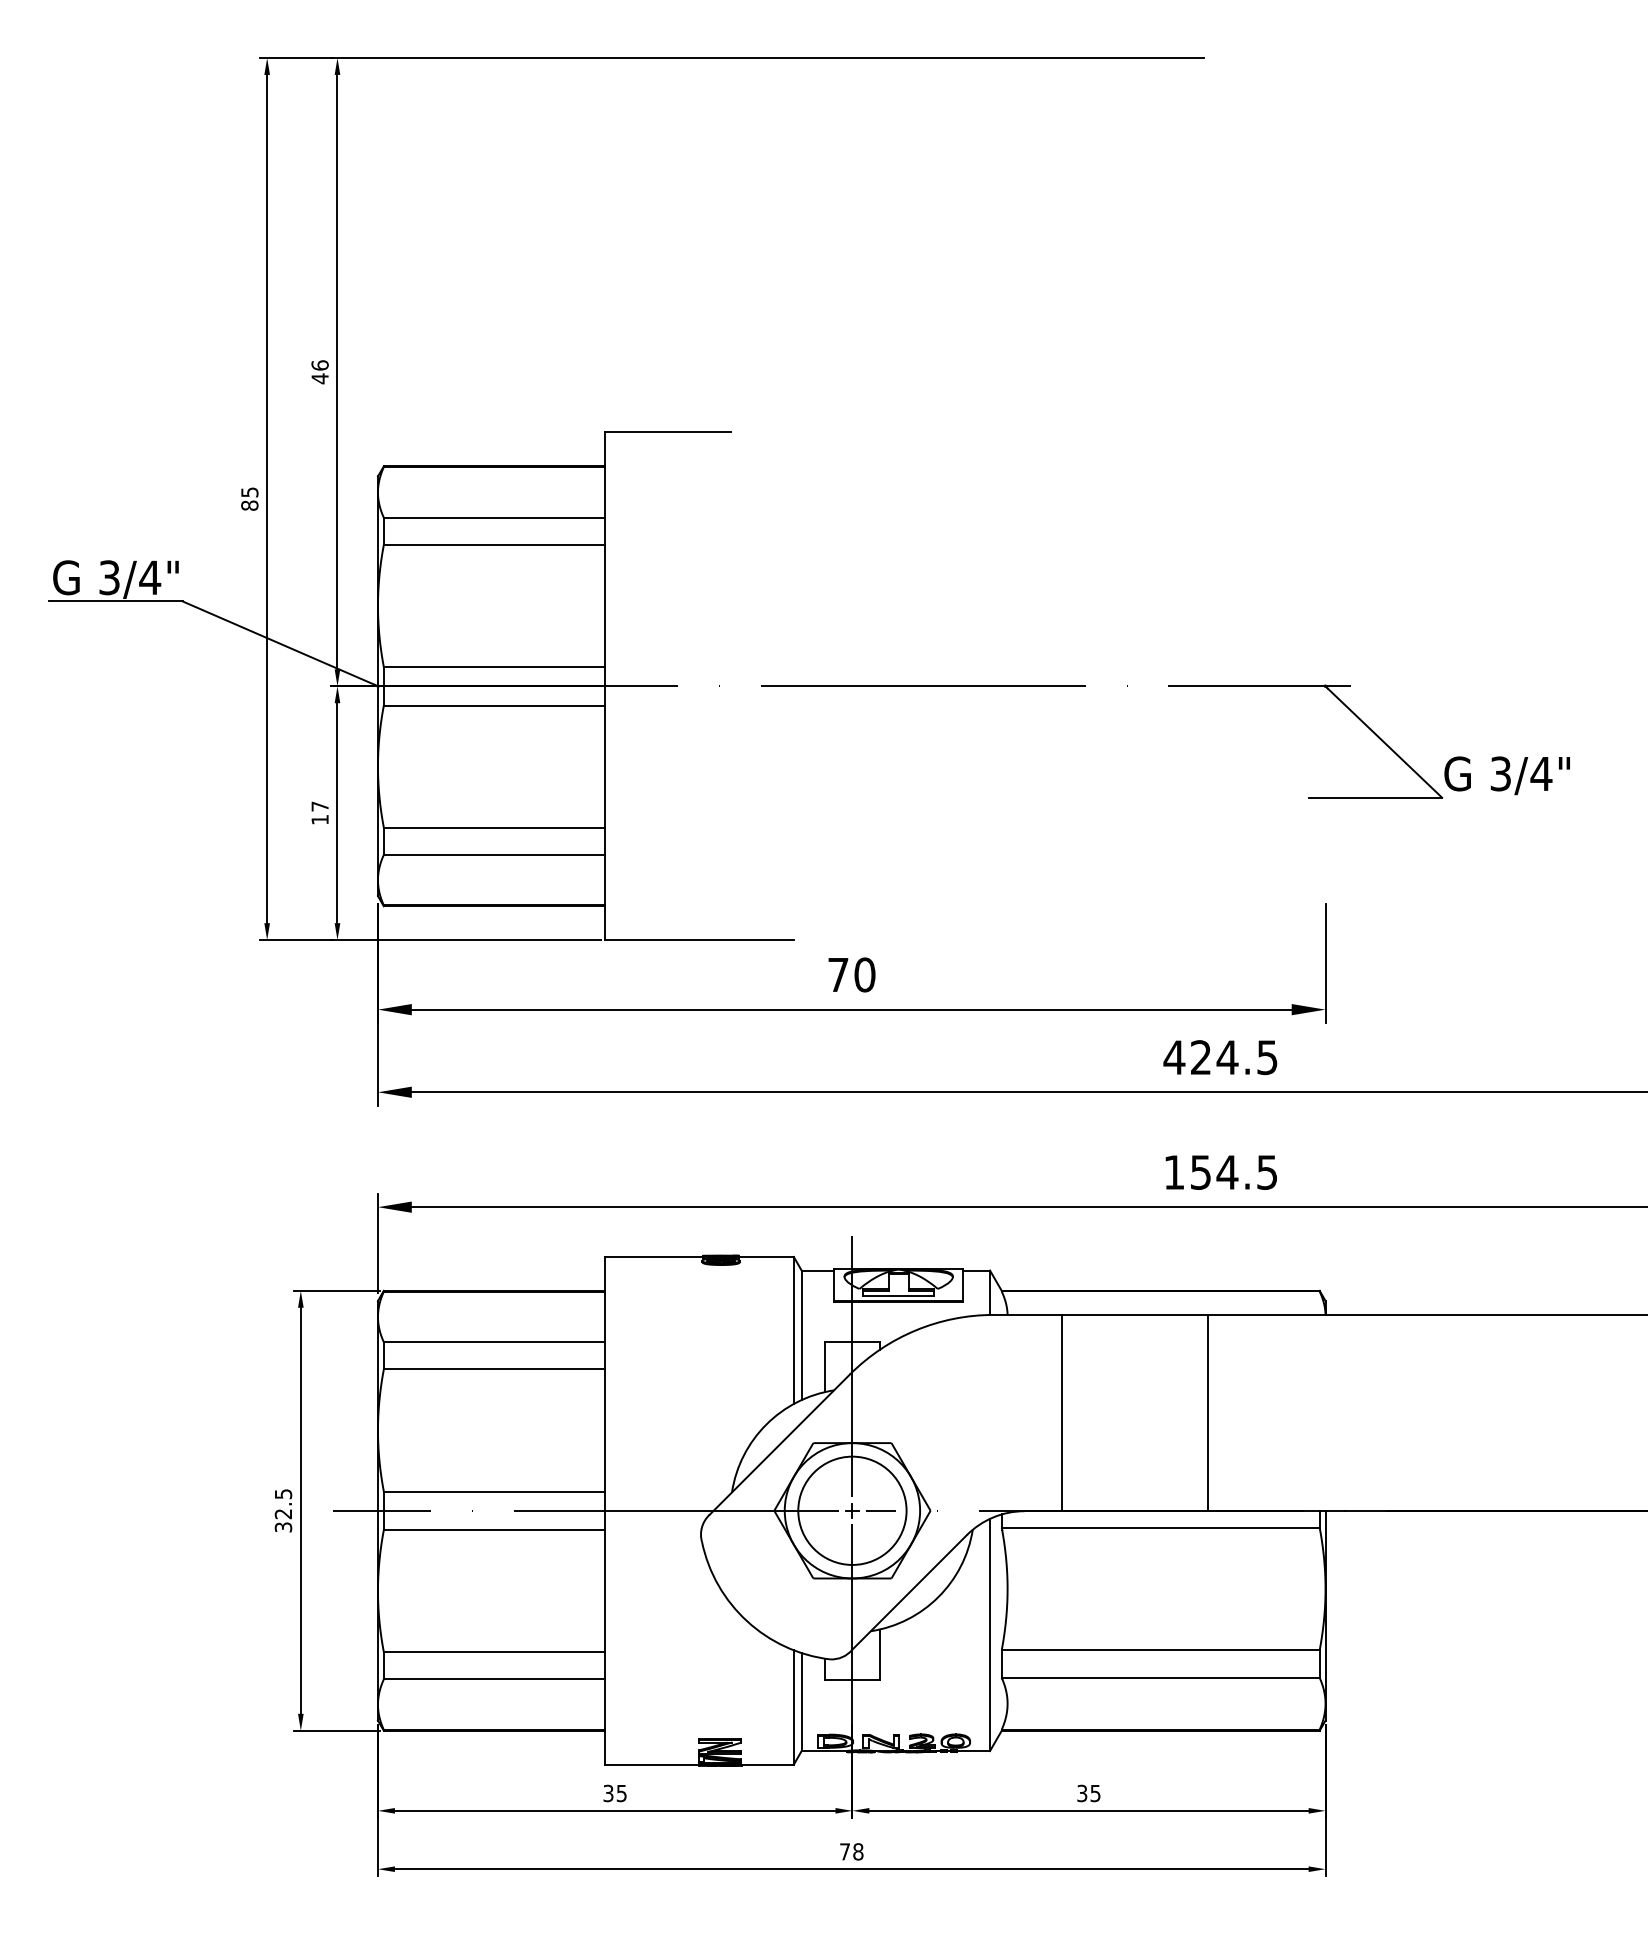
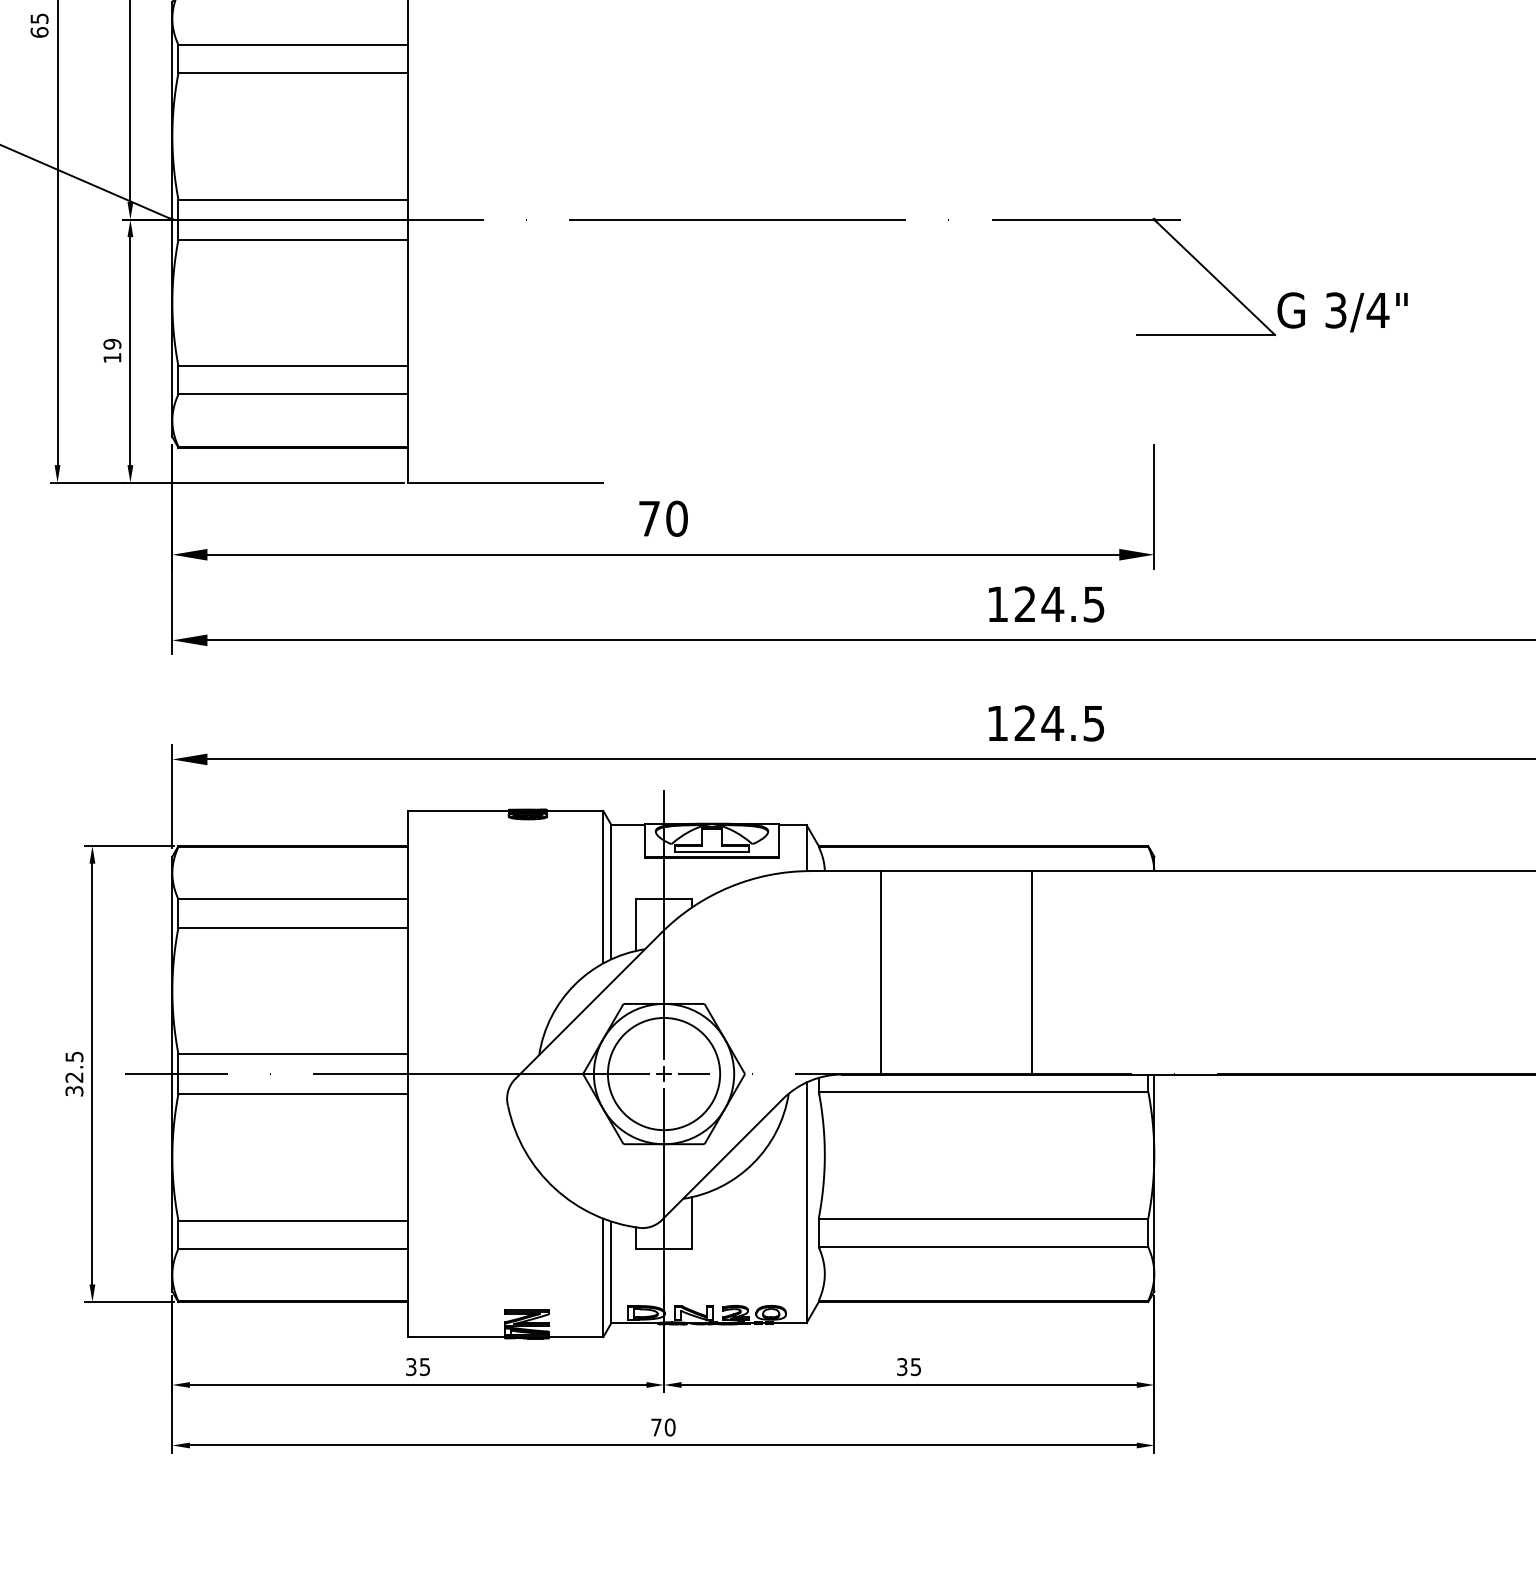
text: (249, 505) -> (39, 32), 85 -> 65
text: (319, 806) -> (111, 344), 17 -> 19
text: (1174, 1057) -> (997, 604), 424.5 -> 124.5
text: (1200, 1172) -> (1024, 723), 154.5 -> 124.5
text: (858, 1851) -> (670, 1427), 78 -> 70

